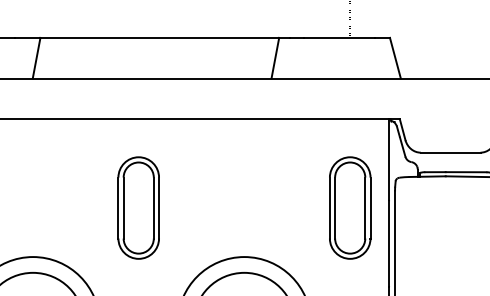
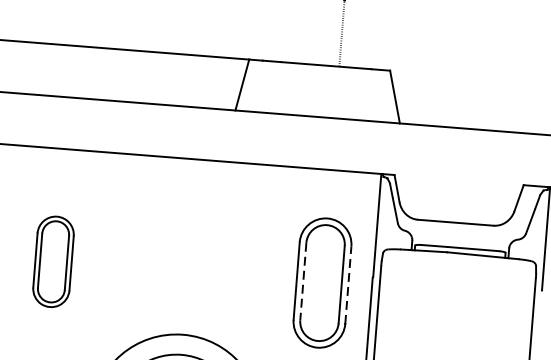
part: (138, 207) -> (53, 261), size x0.7
line: (370, 207) -> (348, 284), solid -> dashed
line: (335, 208) -> (303, 282), solid -> dashed

